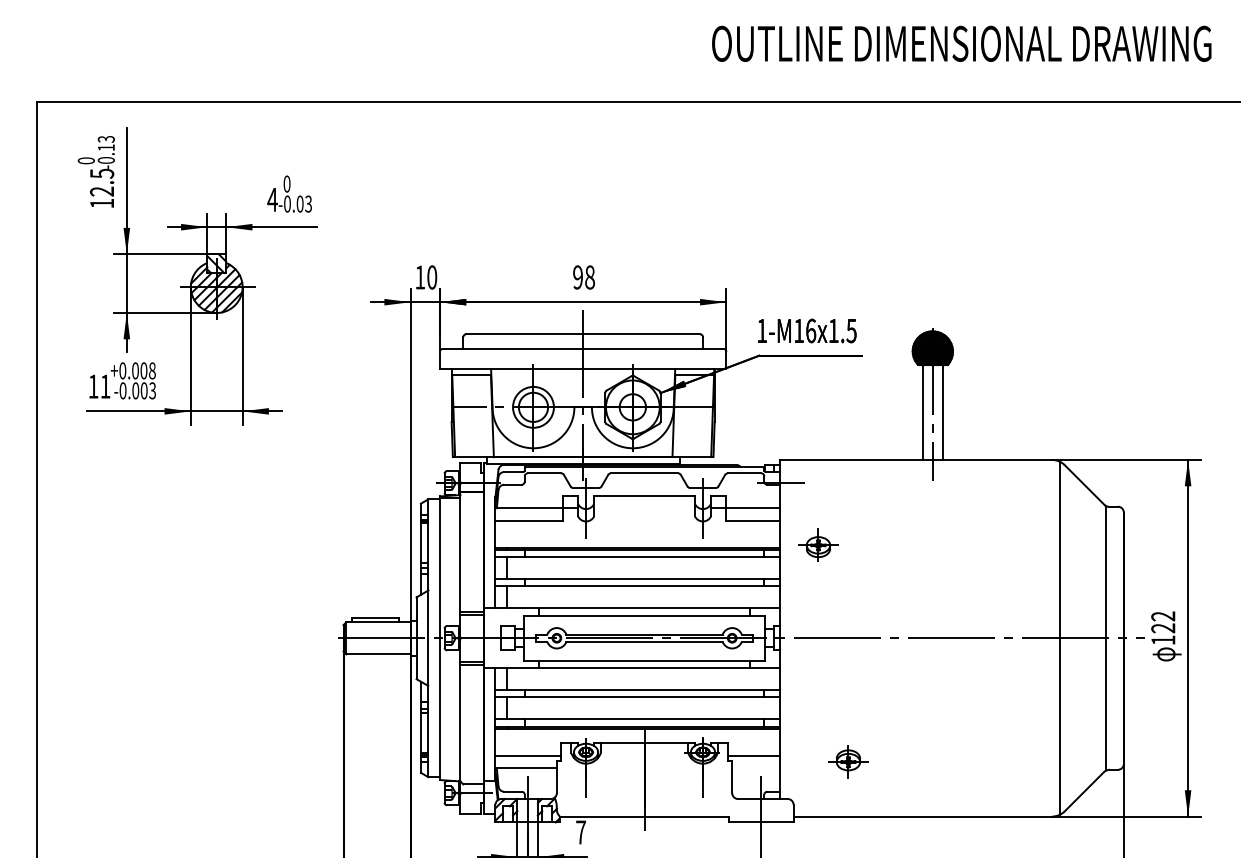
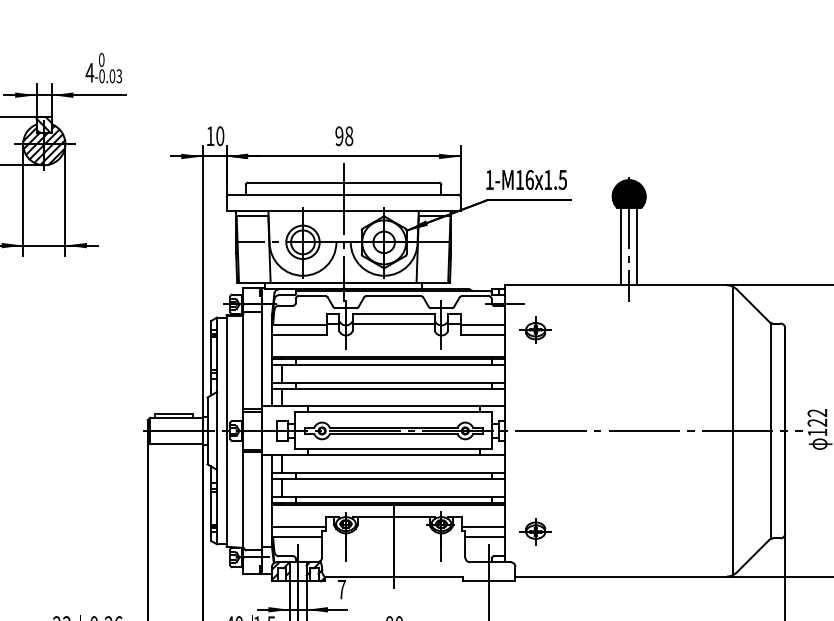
line: (644, 507) -> (393, 324), added
part: (818, 544) -> (535, 329), moved
part: (848, 761) -> (535, 531), moved
line: (756, 768) -> (485, 537), added

